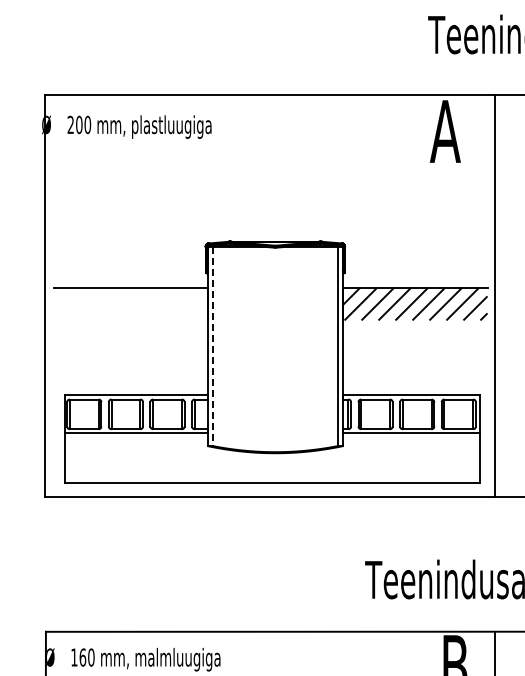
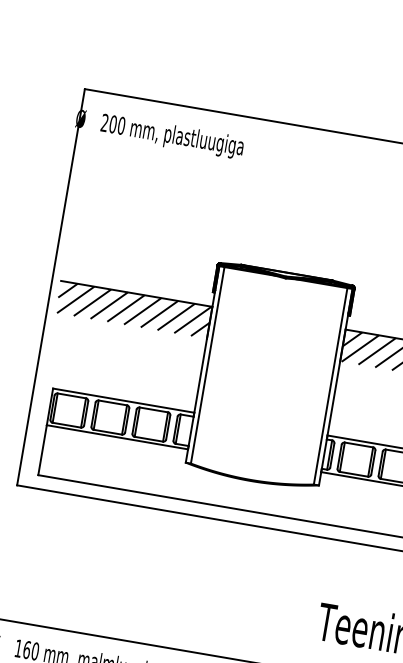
hatch: (130, 304) -> (133, 310), added
line: (213, 346) -> (208, 365), dashed -> solid

